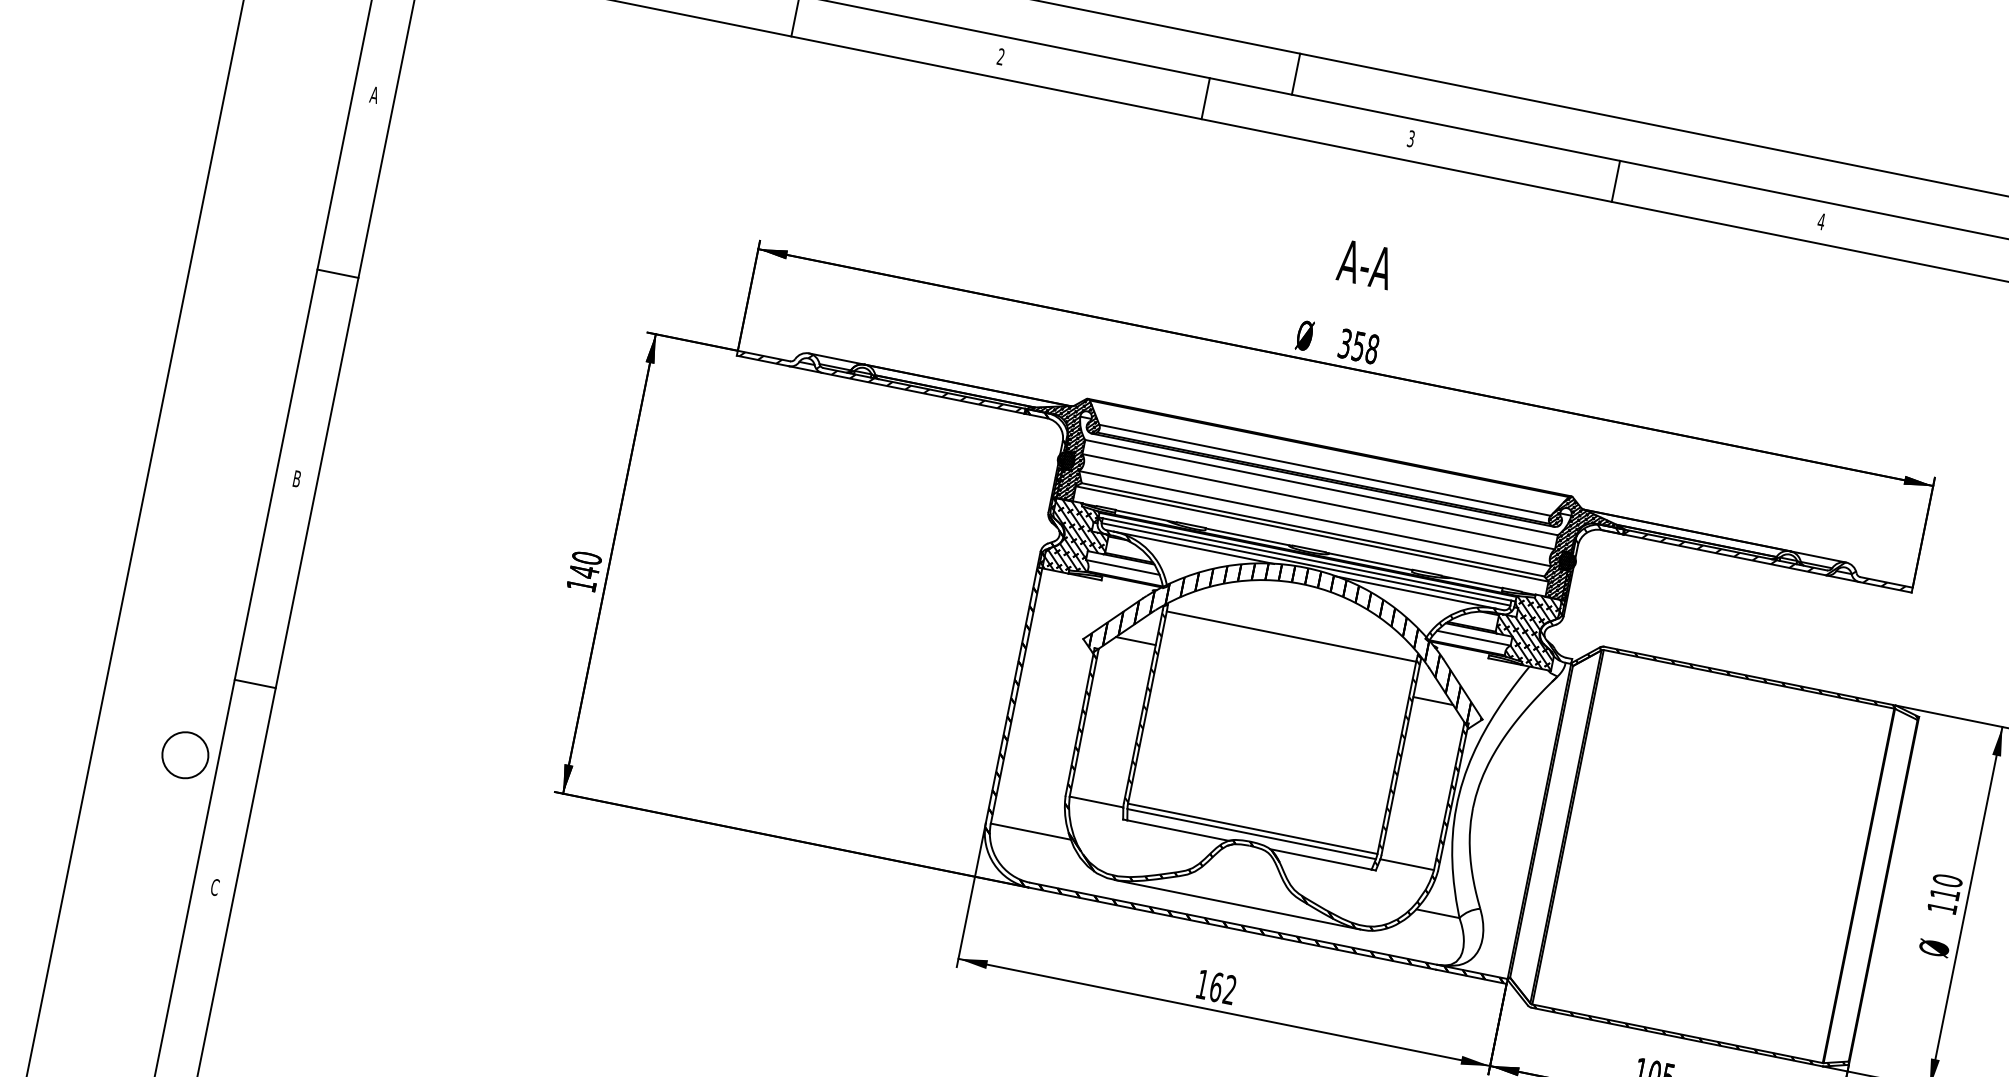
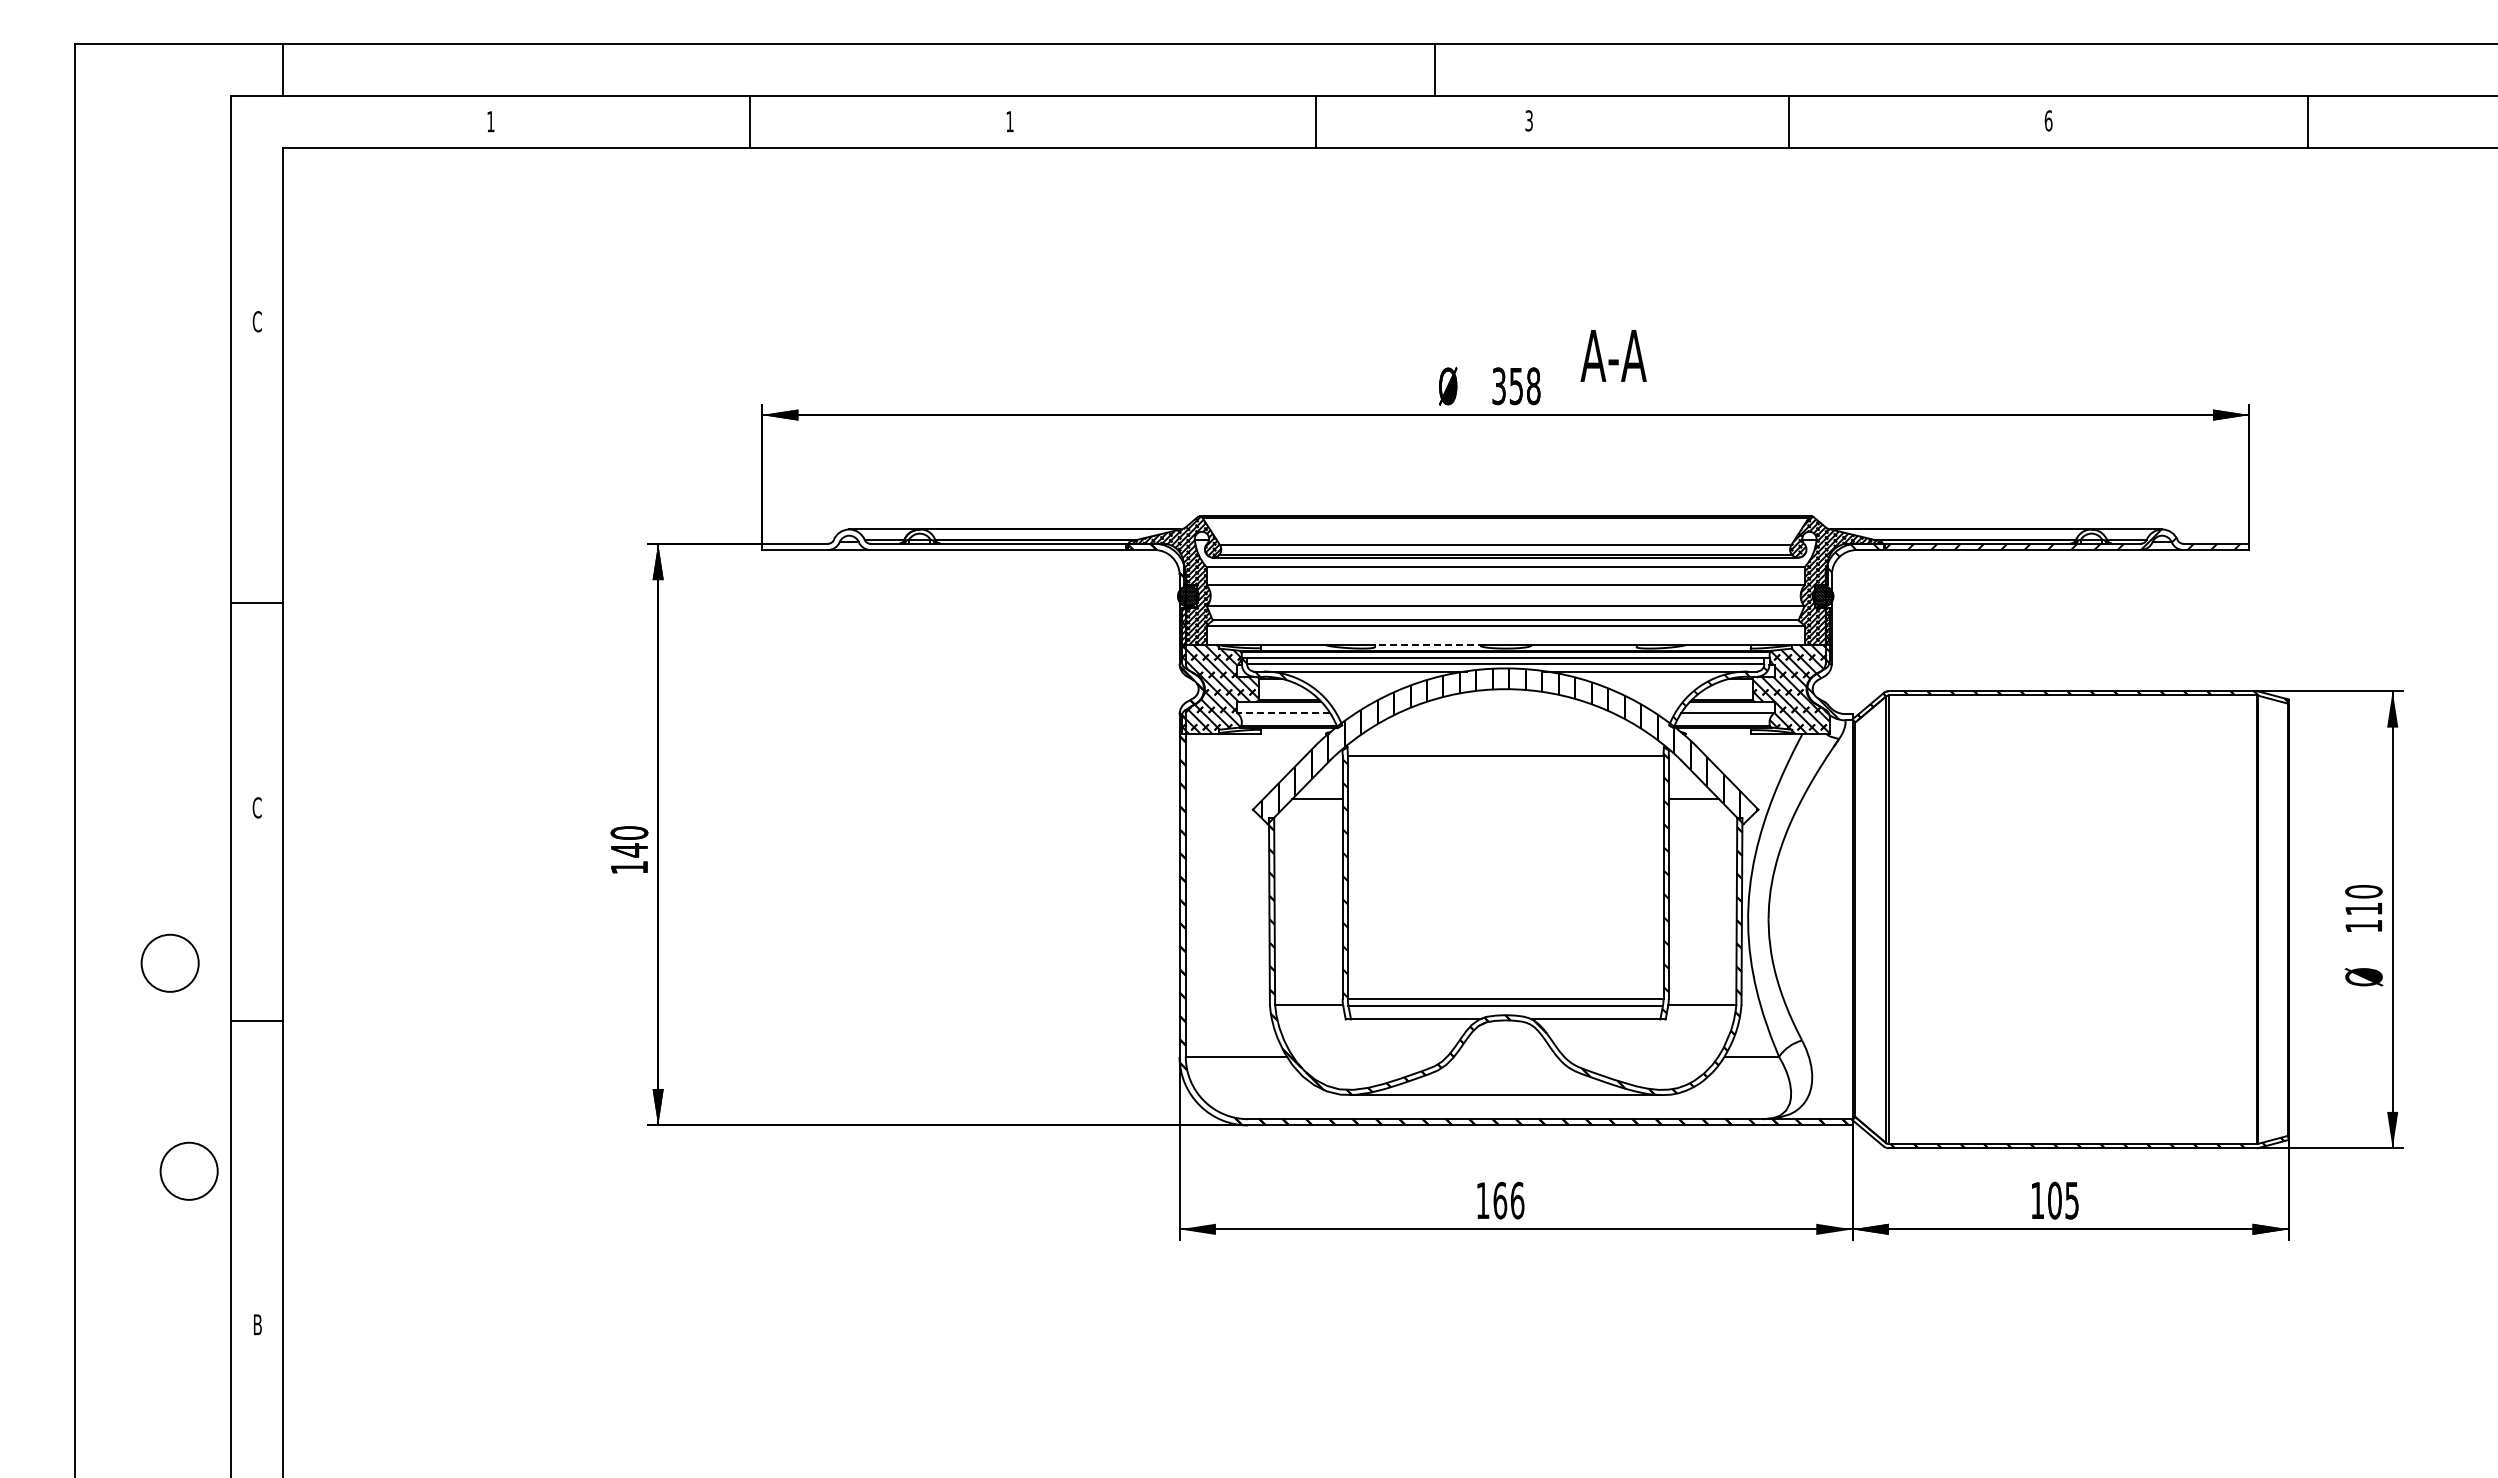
text: (1000, 56) -> (1009, 121), 2 -> 1
line: (1296, 74) -> (1435, 70), moved
text: (374, 94) -> (257, 321), A -> C
line: (1205, 98) -> (1316, 122), moved
text: (1821, 221) -> (2048, 120), 4 -> 6
text: (1365, 264) -> (1613, 355), moved
line: (337, 274) -> (256, 603), moved
hatch: (881, 377) -> (943, 540), removed
text: (296, 478) -> (256, 807), B -> C
line: (1248, 537) -> (1429, 645), solid -> dashed
line: (1122, 567) -> (1283, 712), solid -> dashed
circle: (203, 587) -> (169, 962), added
line: (255, 683) -> (256, 1021), moved
text: (214, 887) -> (257, 1324), C -> B
text: (1229, 989) -> (1517, 1200), 162 -> 166

